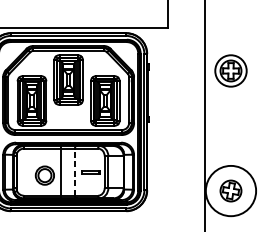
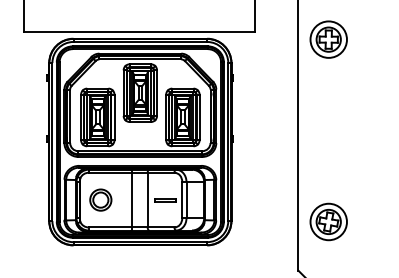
part: (230, 70) -> (328, 39), moved
line: (74, 171) -> (147, 199), dashed -> solid
part: (44, 175) -> (100, 199), moved
circle: (230, 190) -> (328, 221), size x0.62

